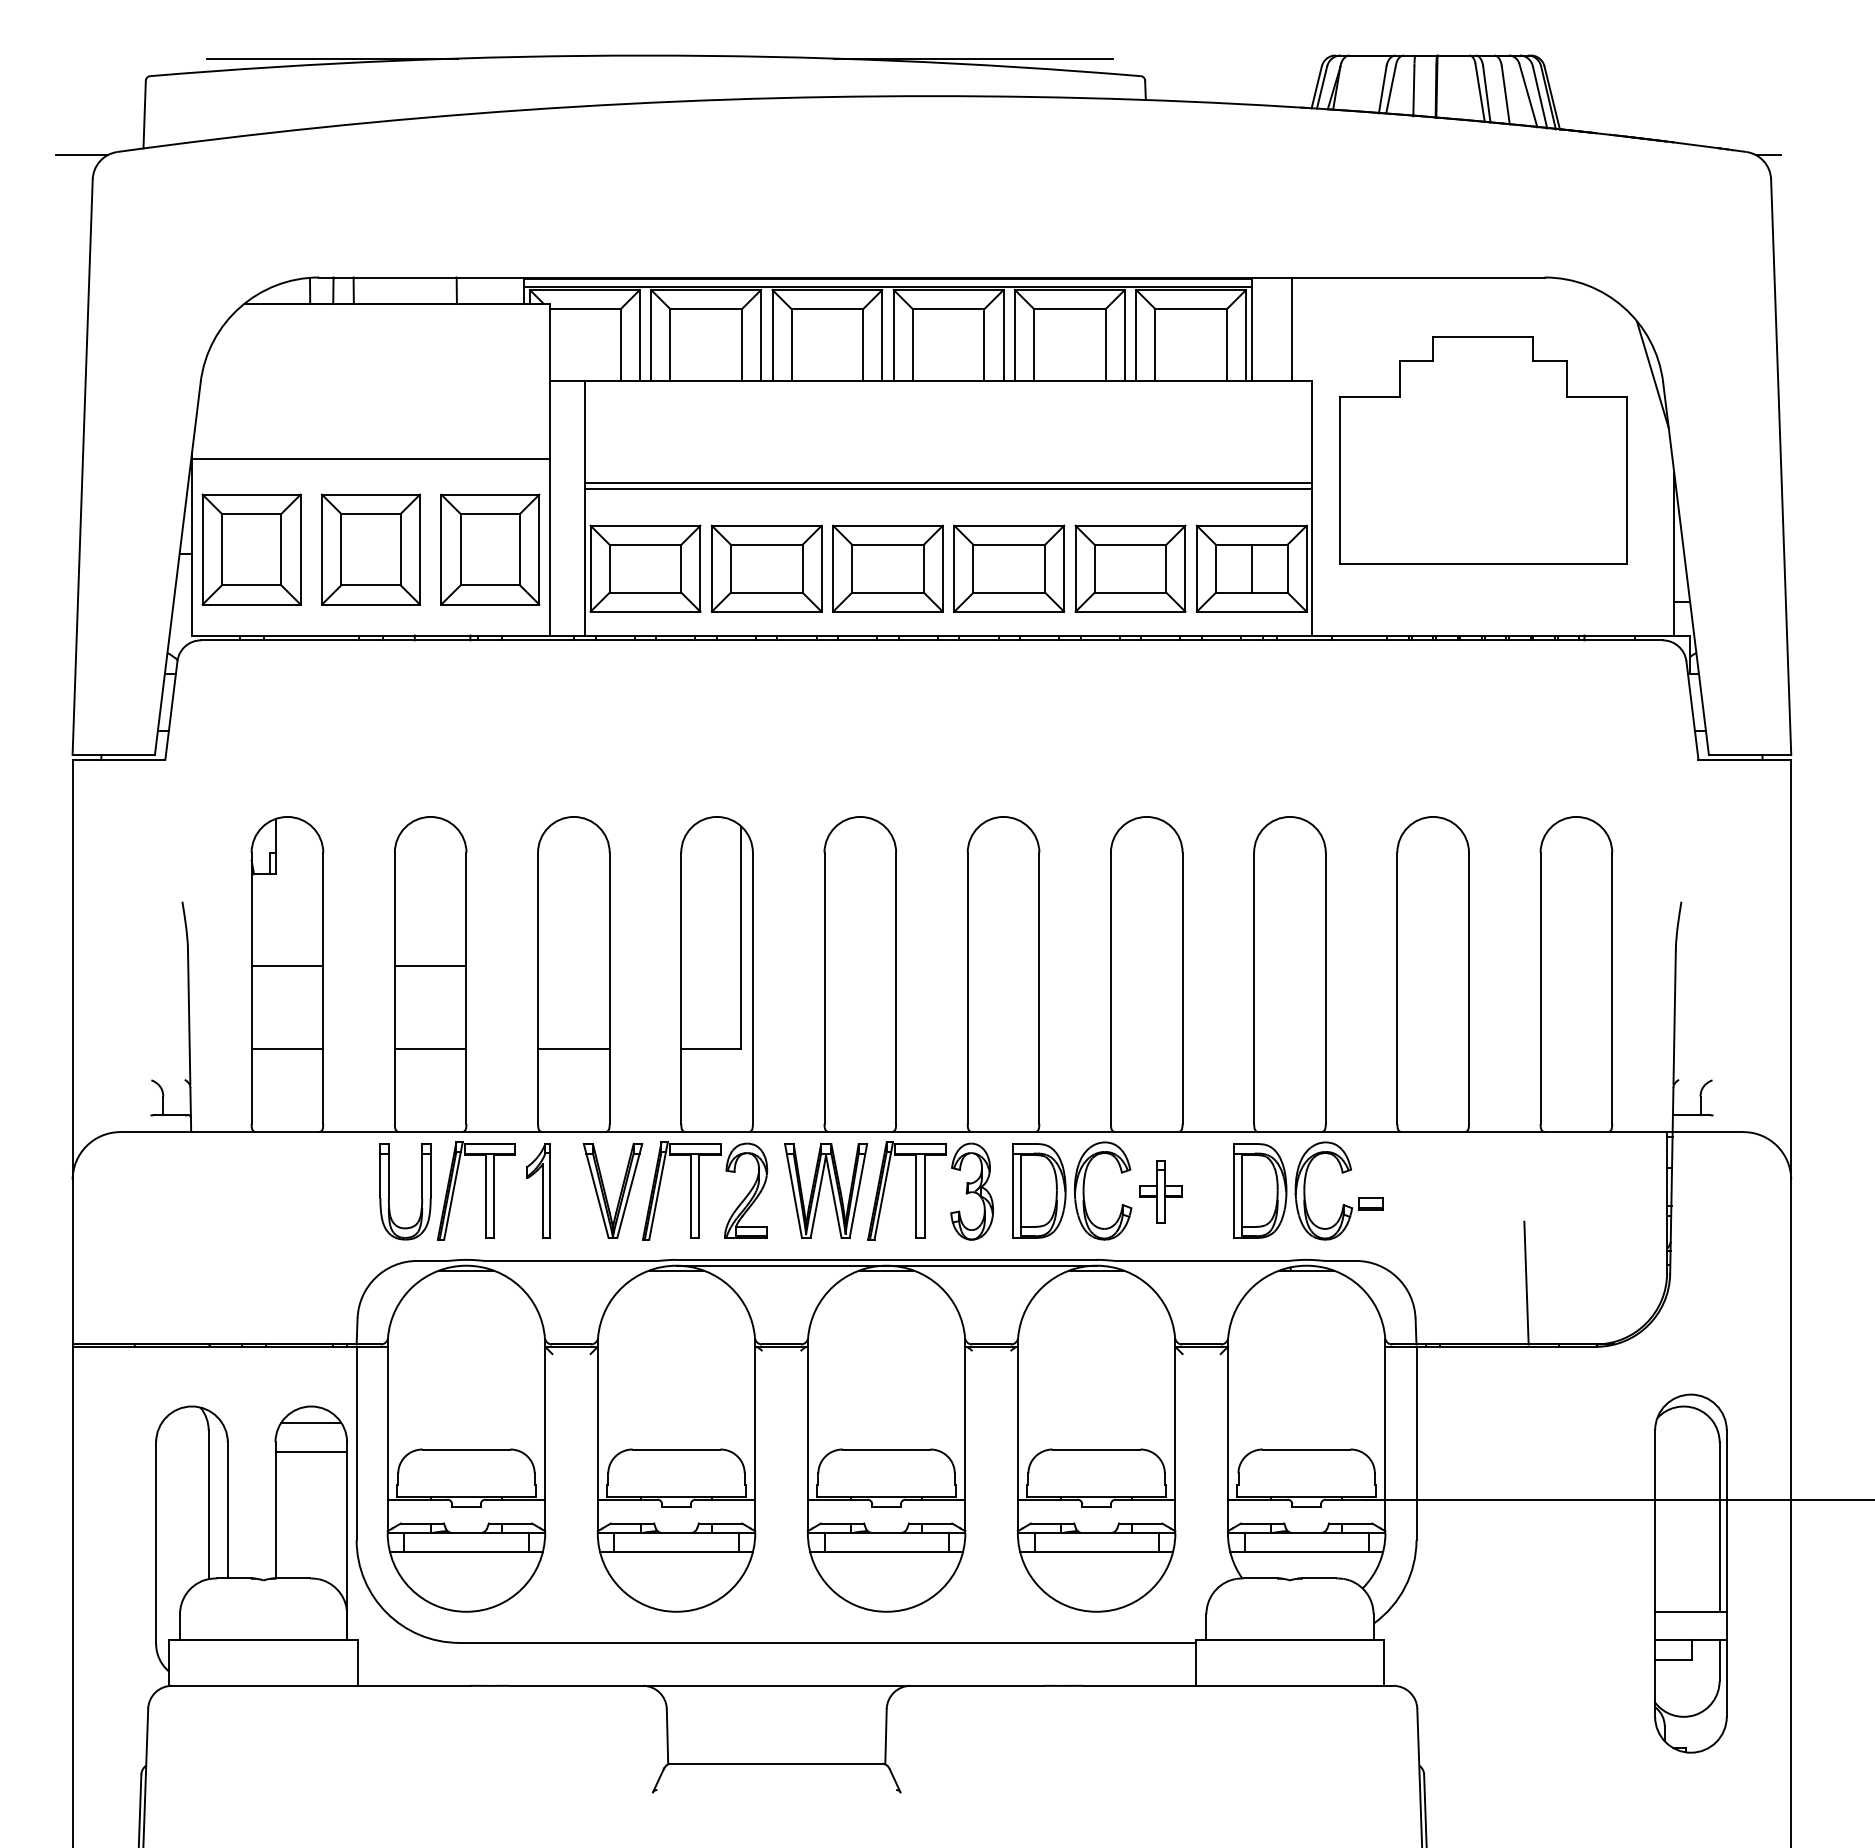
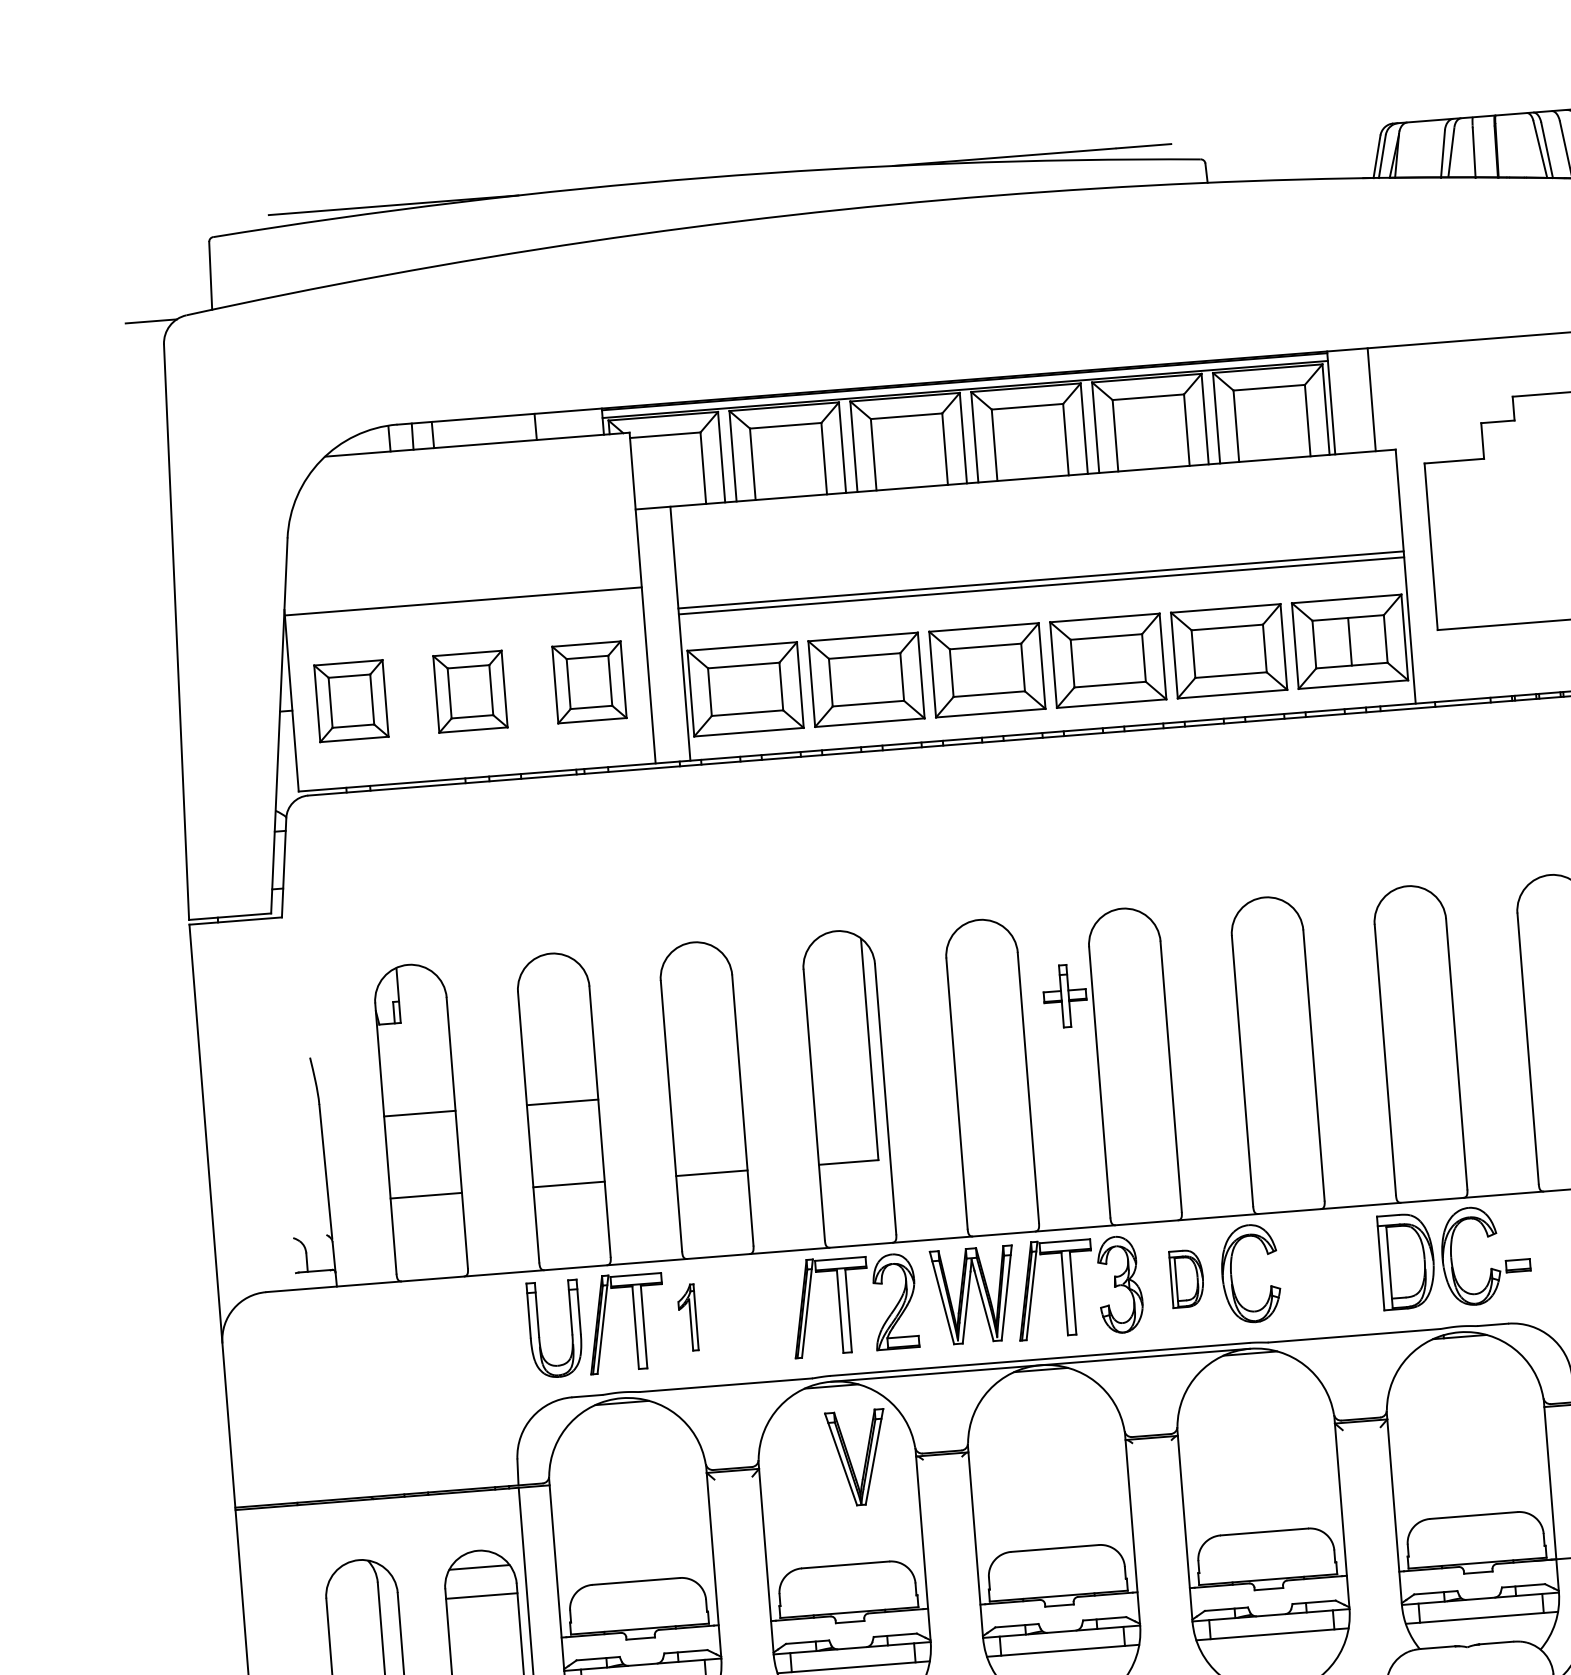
part: (251, 549) -> (351, 701), size x0.7
part: (370, 549) -> (469, 691), size x0.7
part: (490, 549) -> (589, 682), size x0.7
part: (538, 1190) -> (687, 1317), size x0.7
part: (605, 1190) -> (850, 1458), moved
part: (1039, 1190) -> (1187, 1278), size x0.6
part: (1160, 1191) -> (1064, 996), moved

